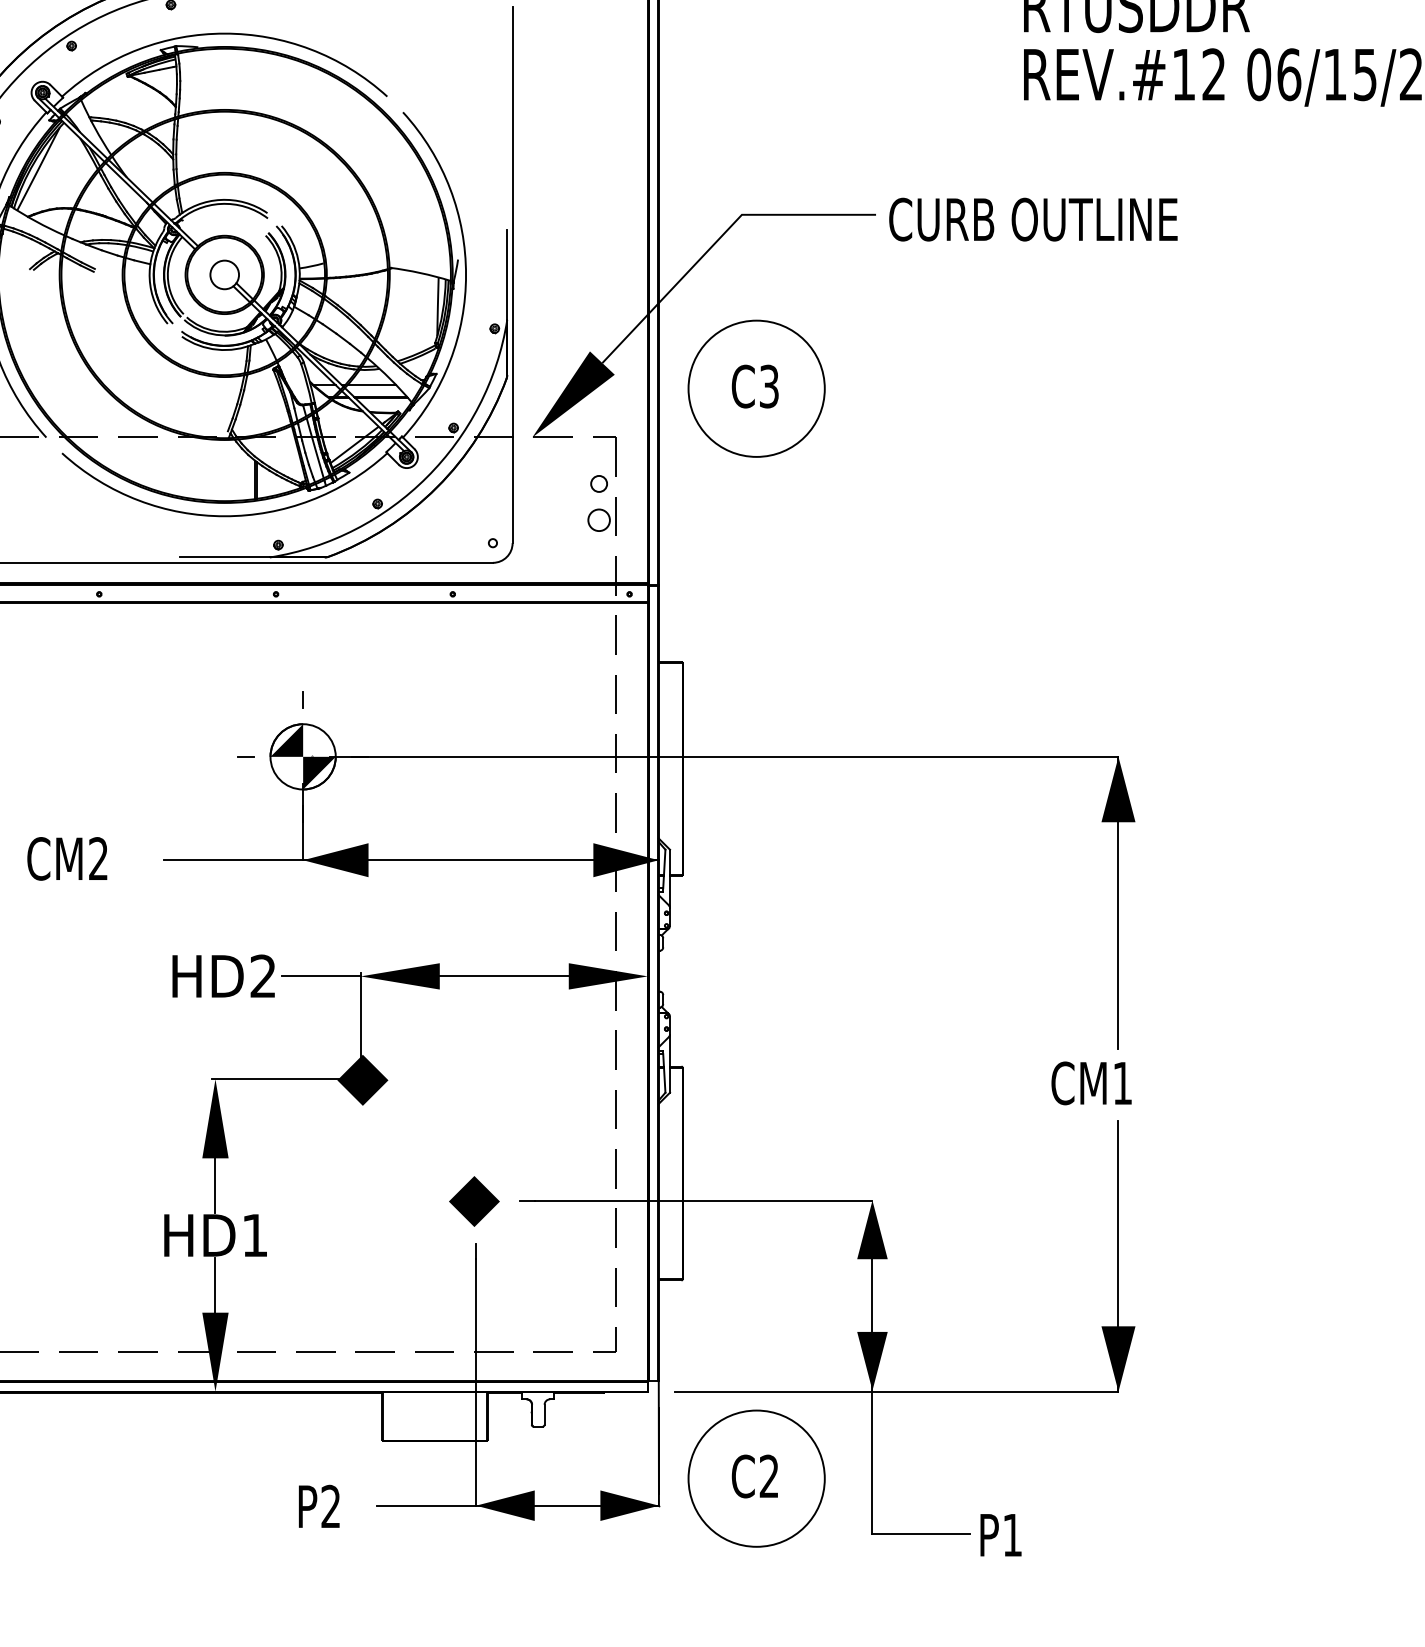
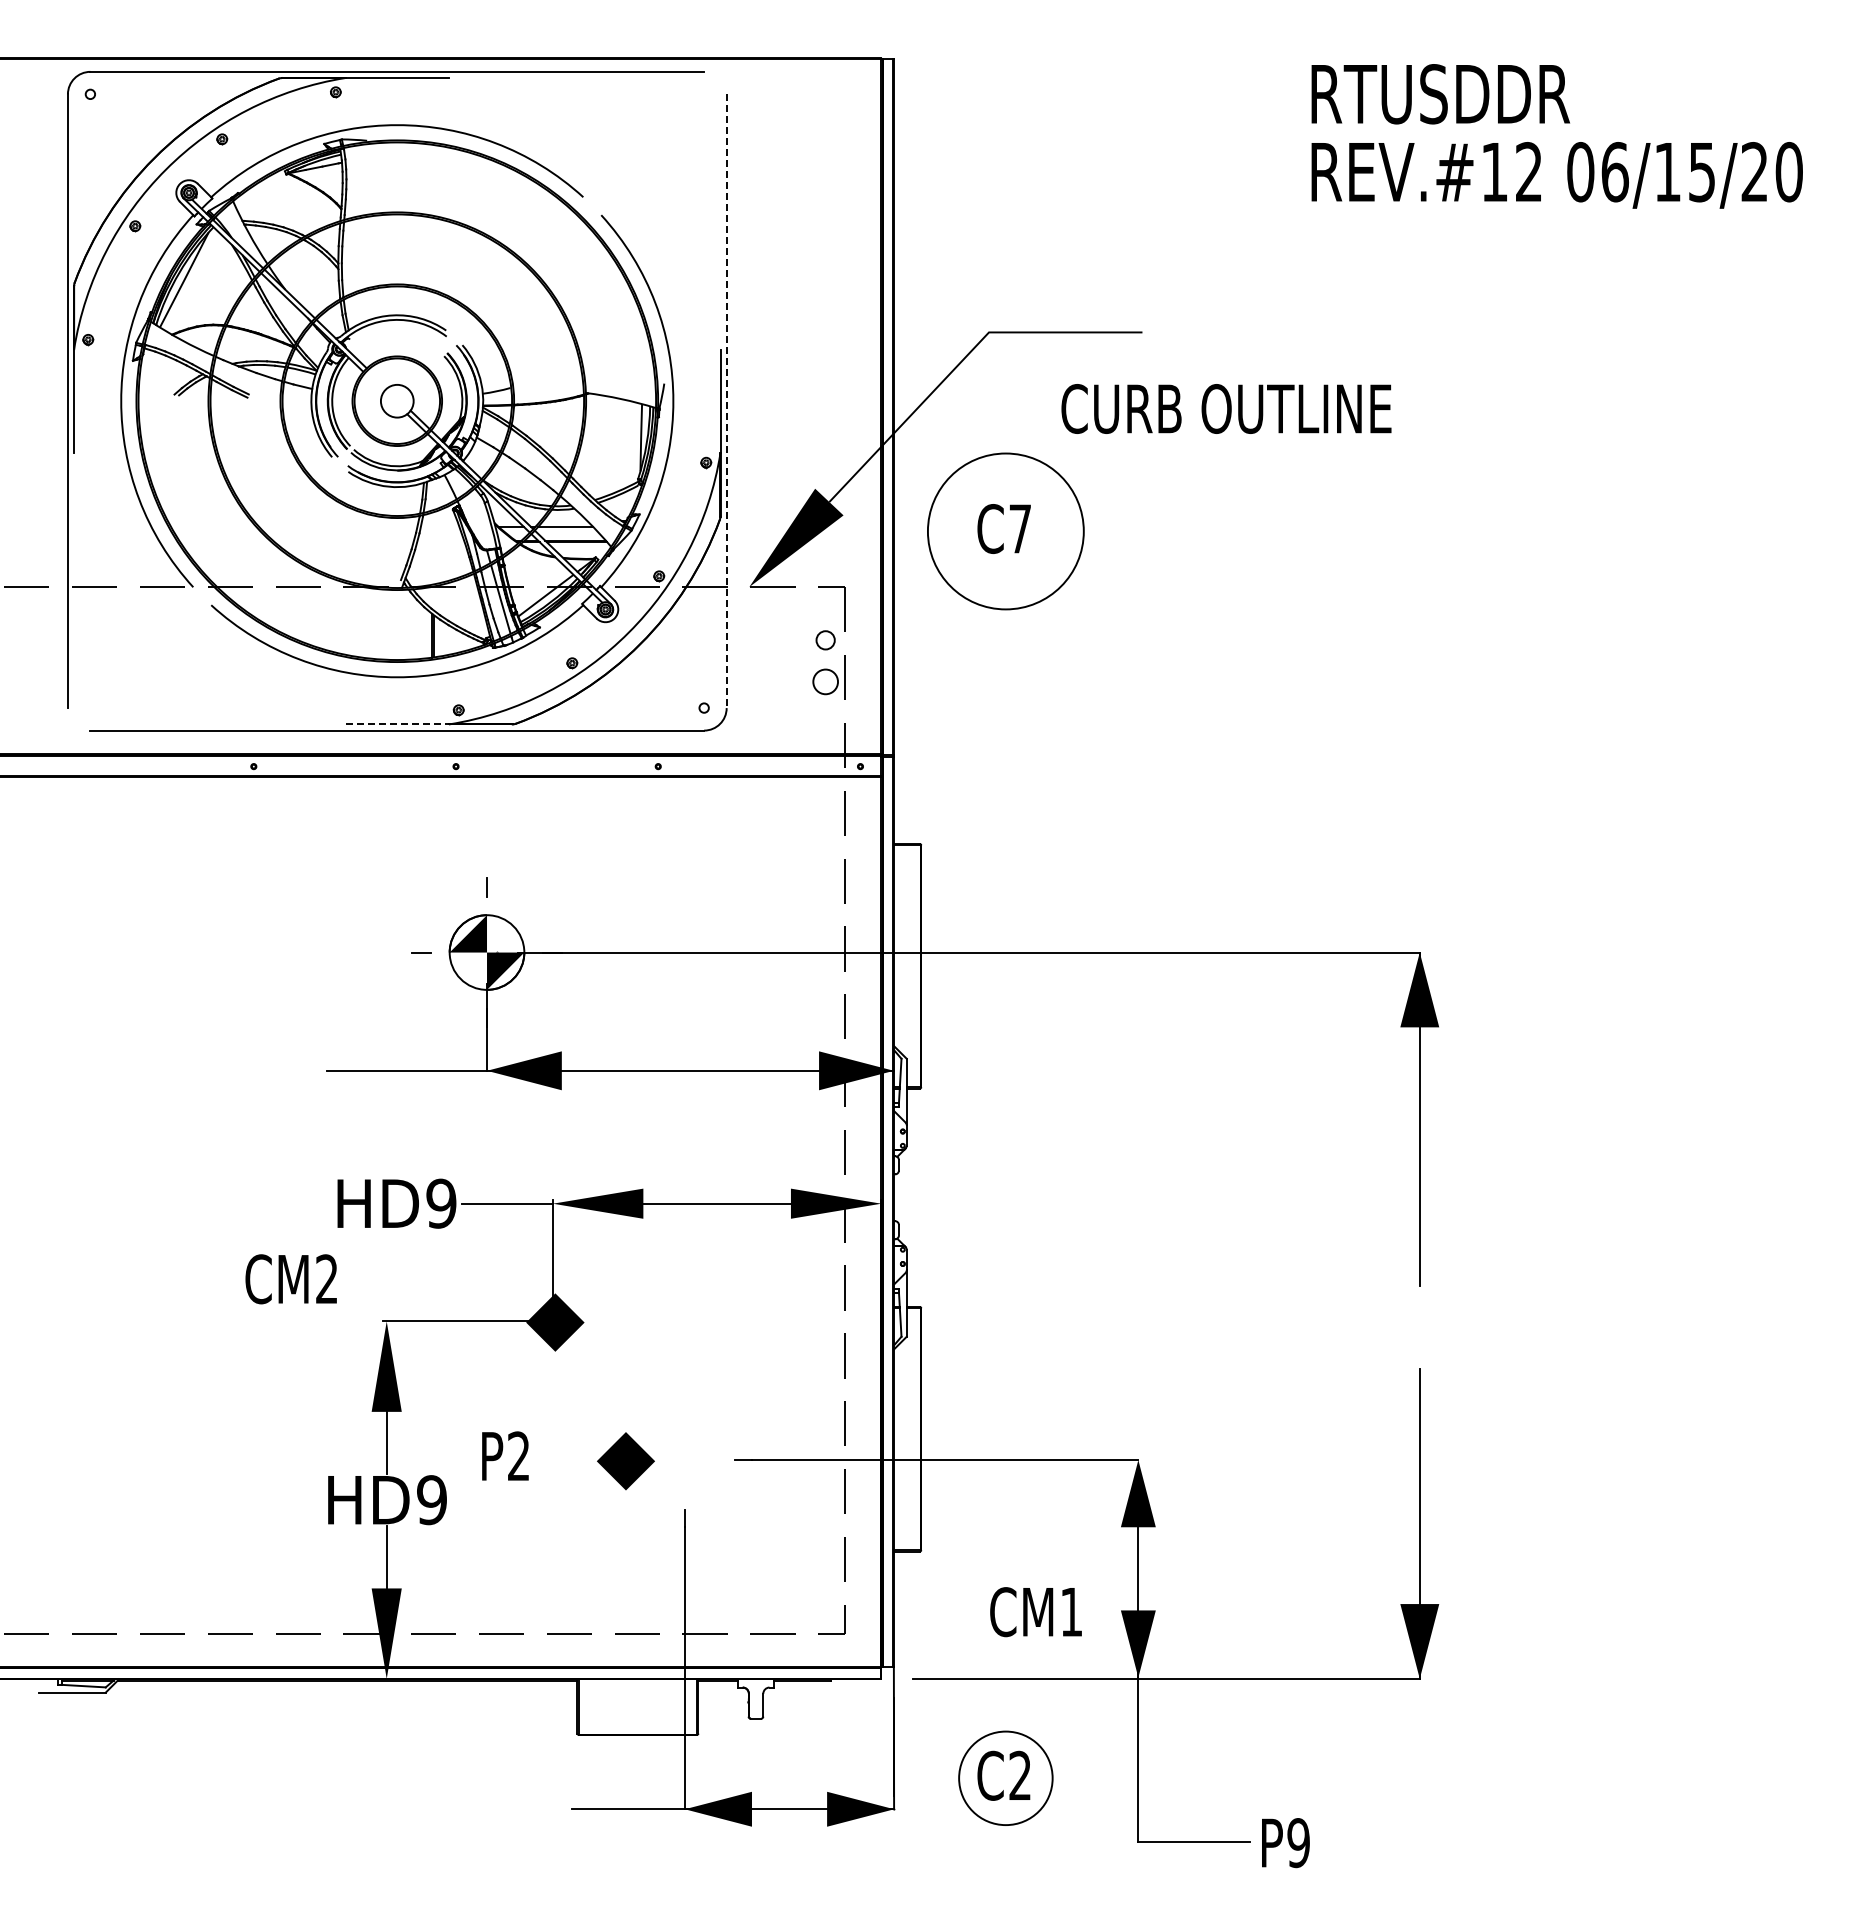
text: (1033, 219) -> (1226, 408), moved
line: (512, 275) -> (726, 401), solid -> dashed
text: (769, 387) -> (1020, 529), C3 -> C7
line: (224, 557) -> (397, 724), solid -> dashed
text: (66, 859) -> (290, 1279), moved
text: (263, 976) -> (441, 1203), HD2 -> HD9
text: (1091, 1083) -> (1035, 1612), moved
part: (474, 1201) -> (625, 1461), moved
text: (254, 1235) -> (431, 1500), HD1 -> HD9
circle: (756, 1478) -> (1005, 1778), size x0.6
text: (319, 1505) -> (505, 1455), moved
text: (1012, 1535) -> (1298, 1843), P1 -> P9

